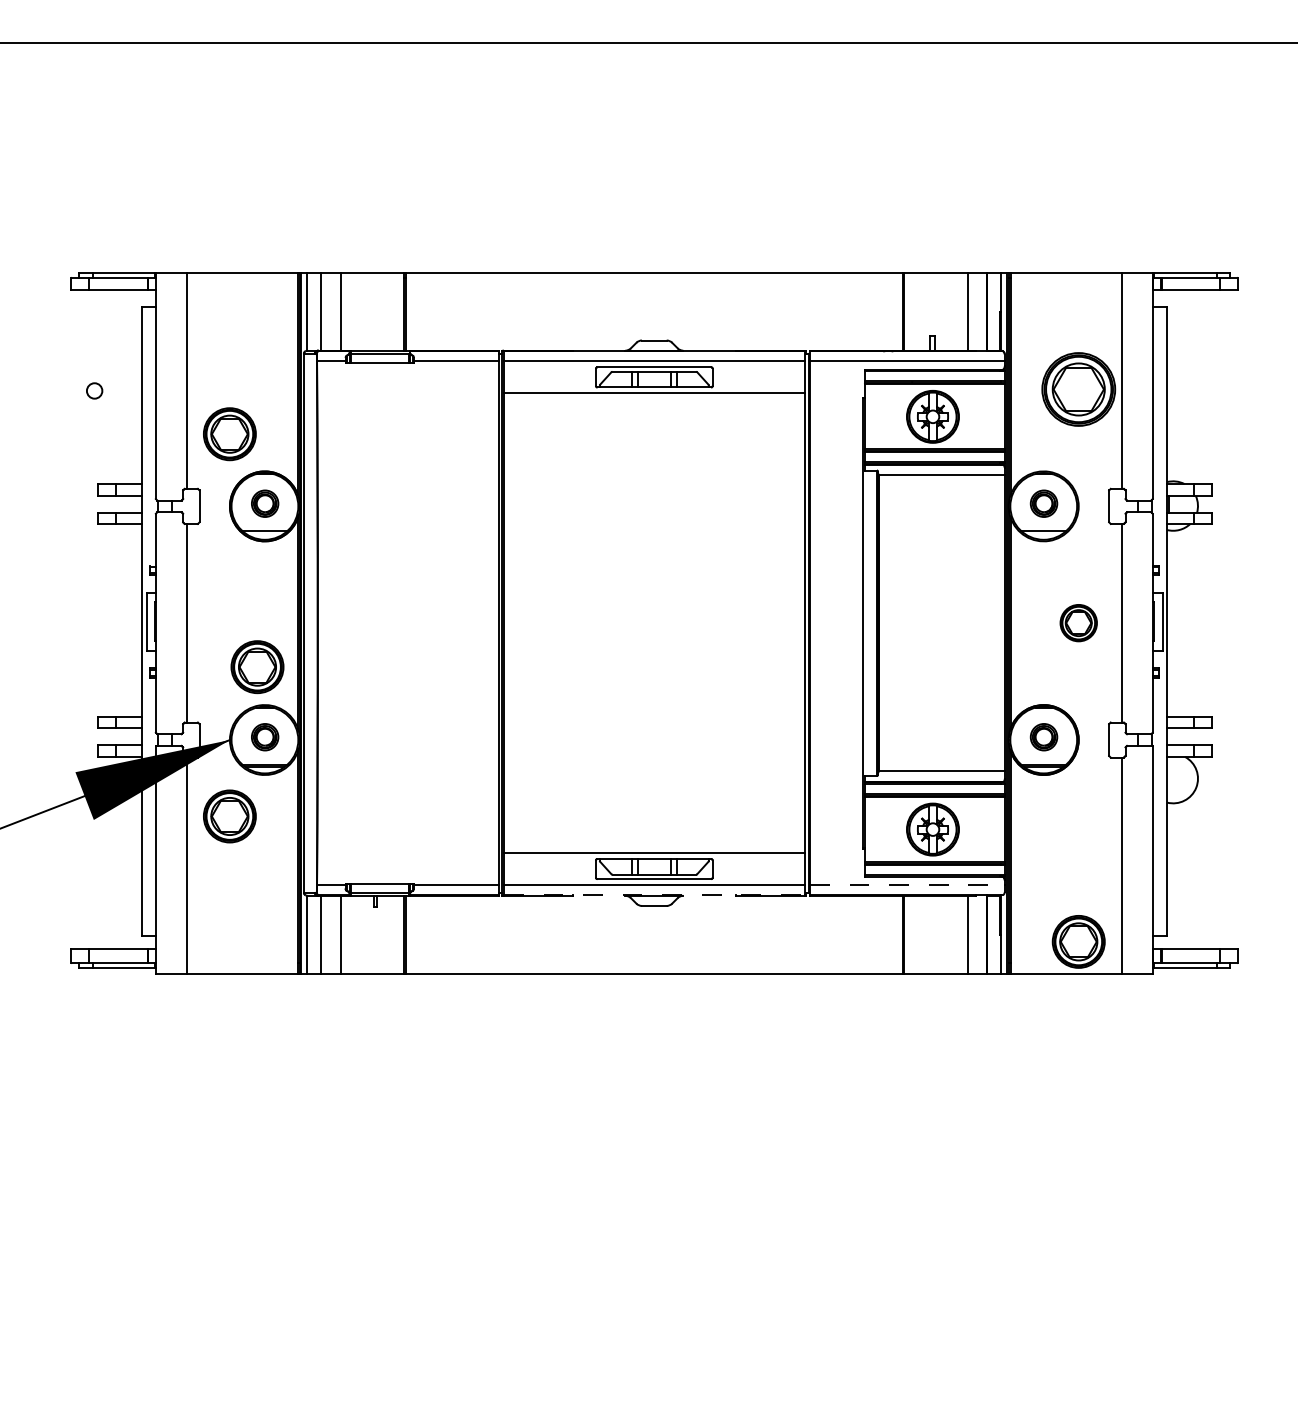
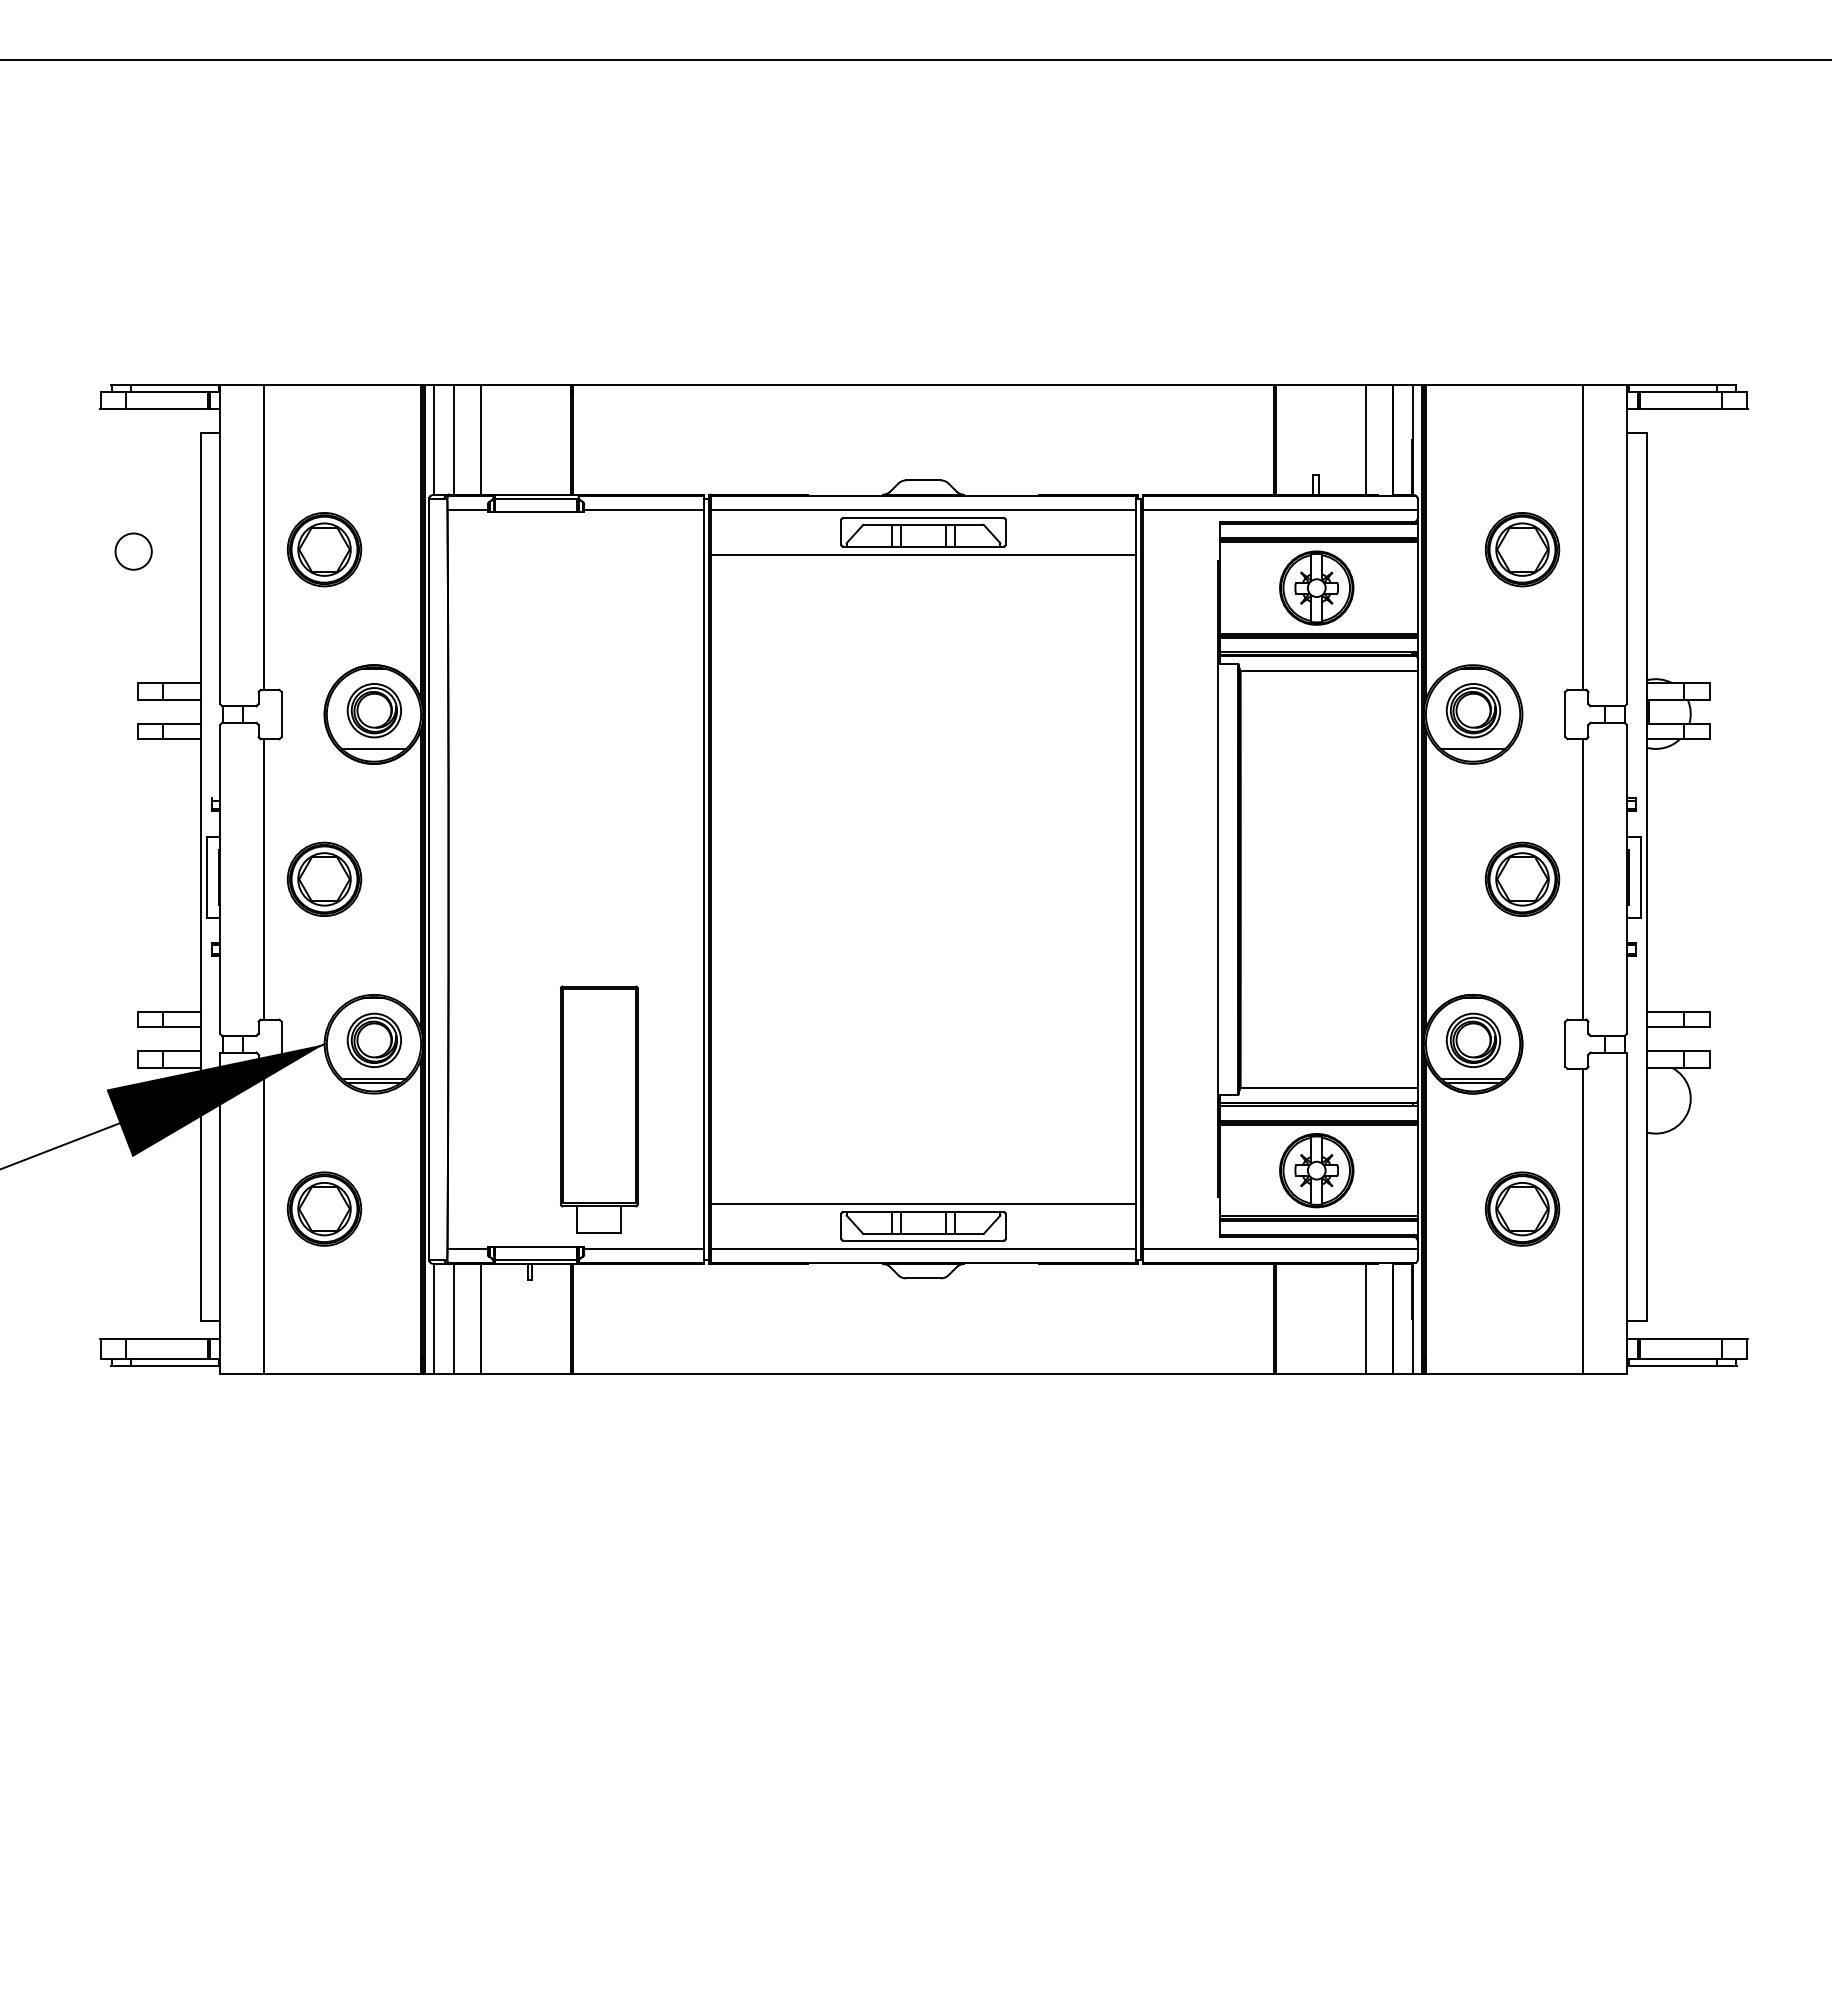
part: (1078, 389) -> (1522, 549), size x0.71
circle: (94, 390) -> (133, 551), size x1.67
part: (229, 434) -> (324, 549), moved
part: (264, 503) -> (373, 710), size x1.43
part: (1044, 503) -> (1473, 710), size x1.43
part: (1078, 622) -> (1522, 878), size x1.43
part: (257, 666) -> (324, 878), moved
part: (264, 736) -> (373, 1039), size x1.43
part: (1044, 736) -> (1473, 1039), size x1.43
part: (424, 786) -> (599, 1109), added
part: (229, 816) -> (324, 1208), moved
line: (907, 885) -> (1281, 1249), dashed -> solid
line: (655, 894) -> (924, 1262), dashed -> solid
part: (1078, 941) -> (1522, 1208), moved

